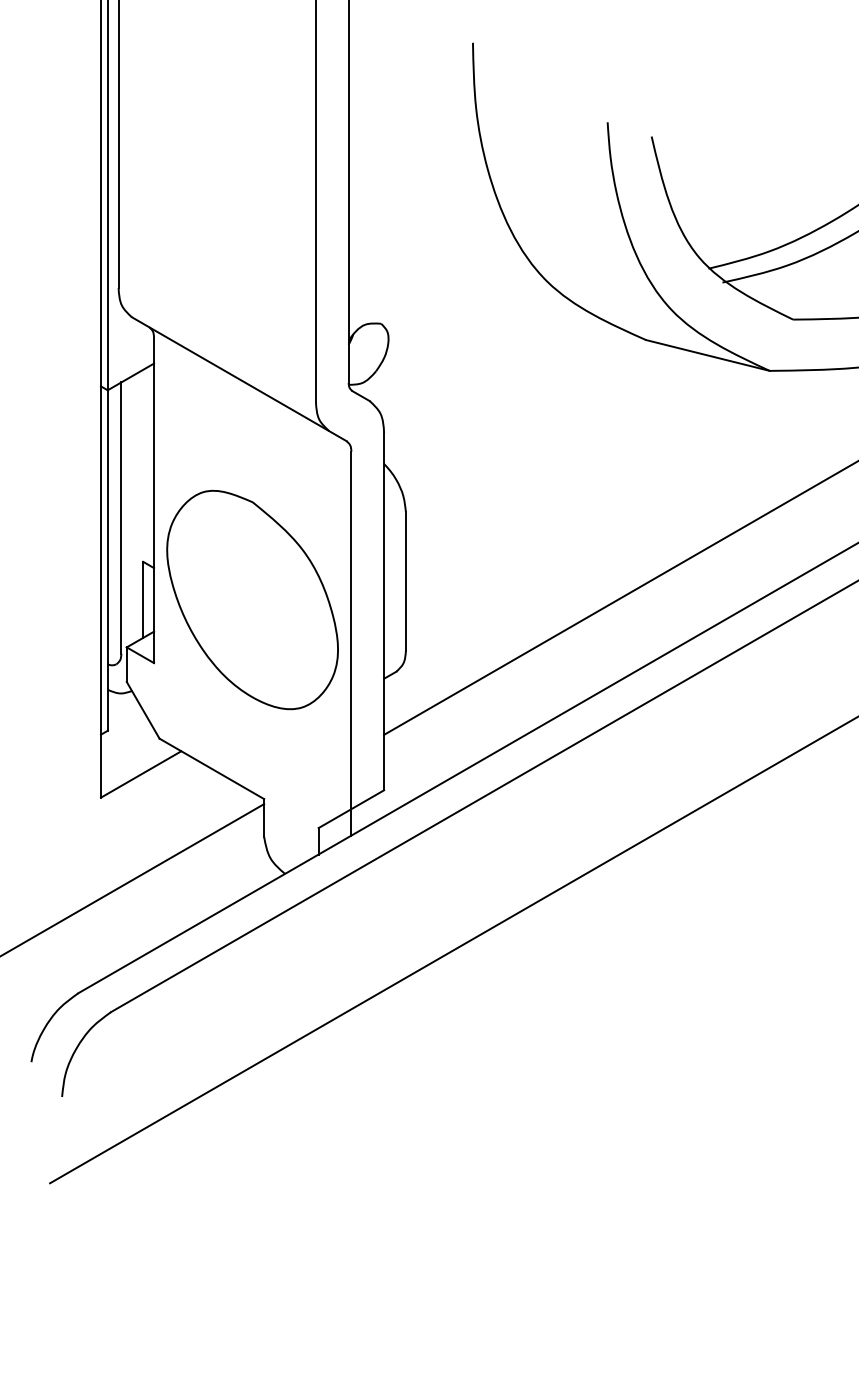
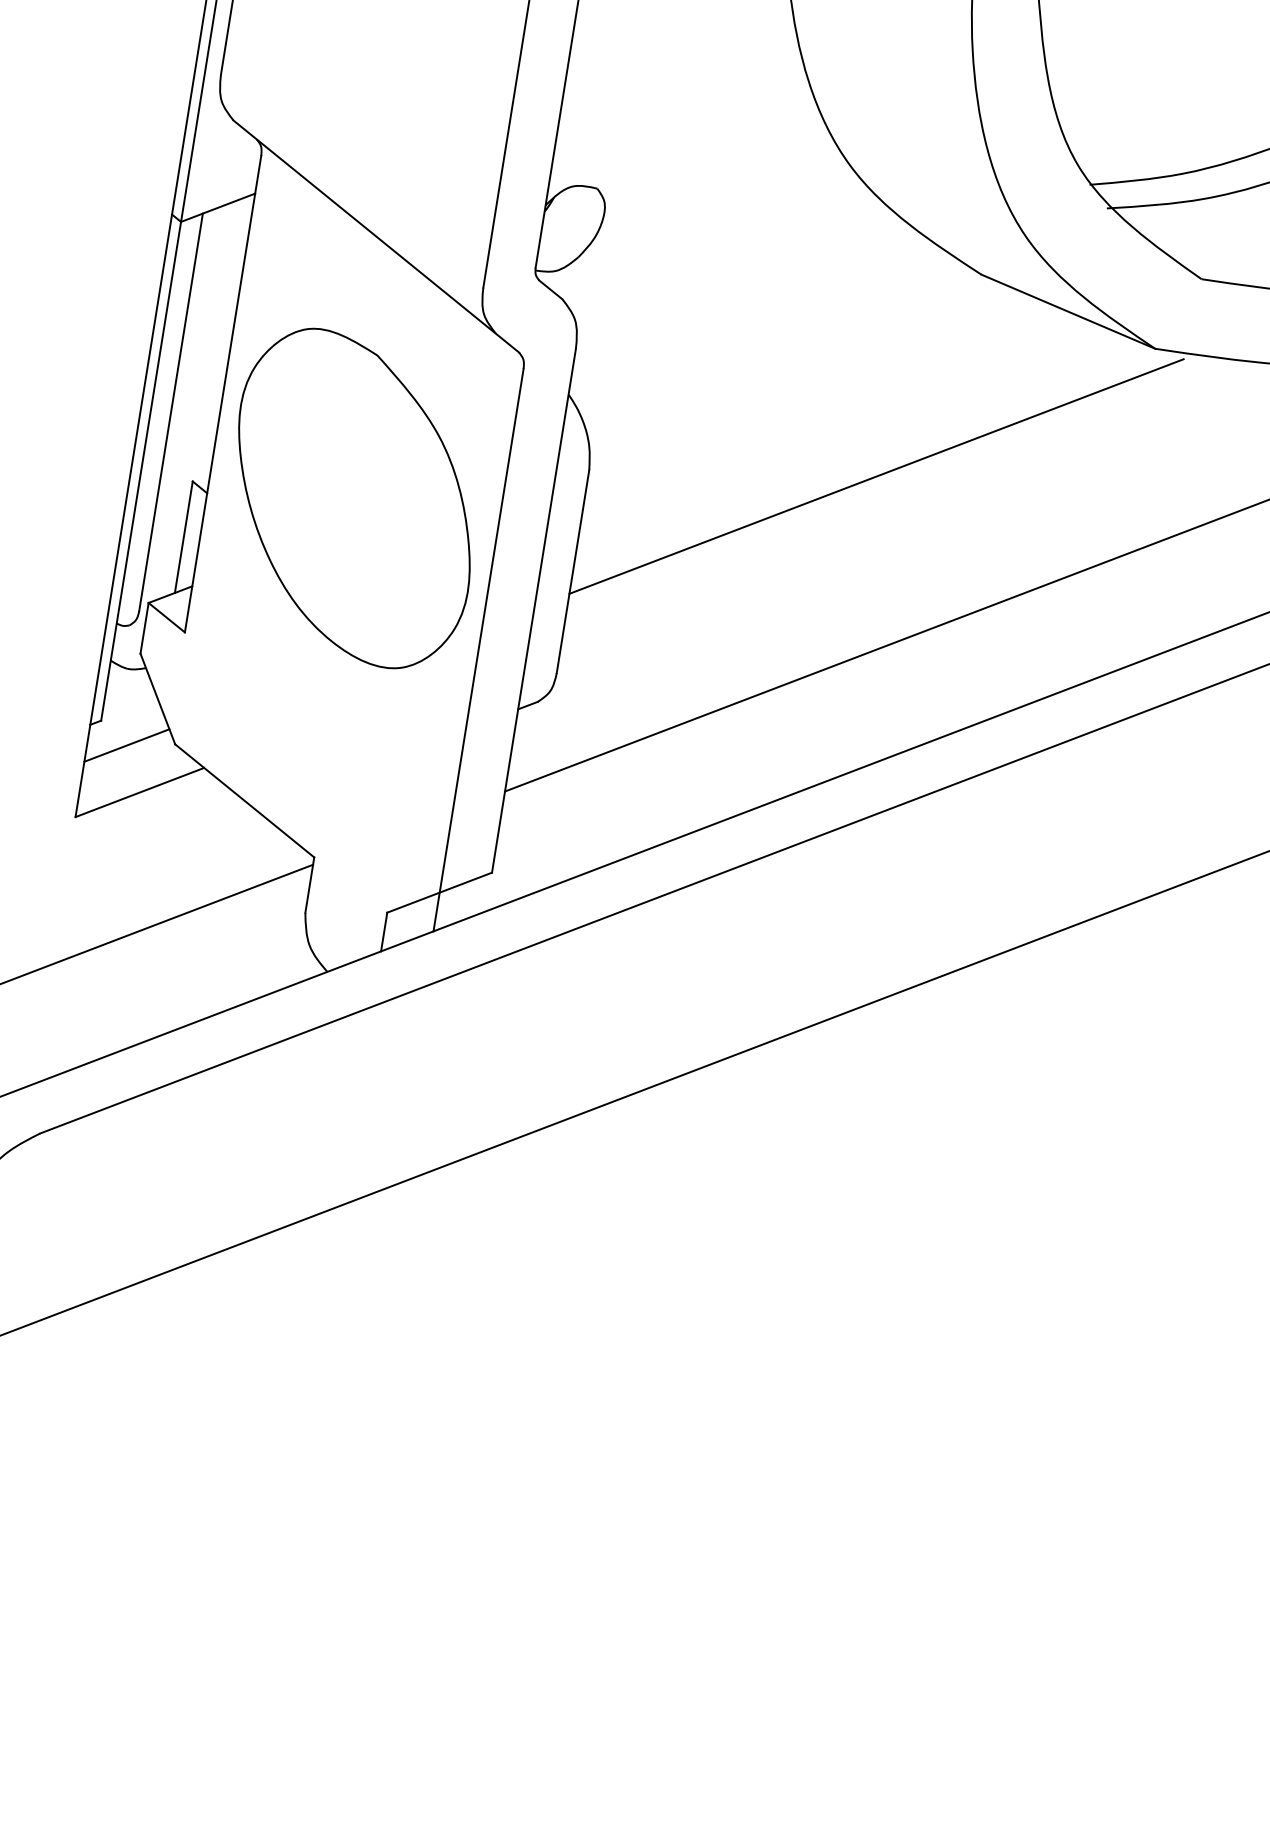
line: (597, 485) -> (876, 476), added
part: (252, 599) -> (354, 497), moved
line: (127, 744) -> (126, 745), added

